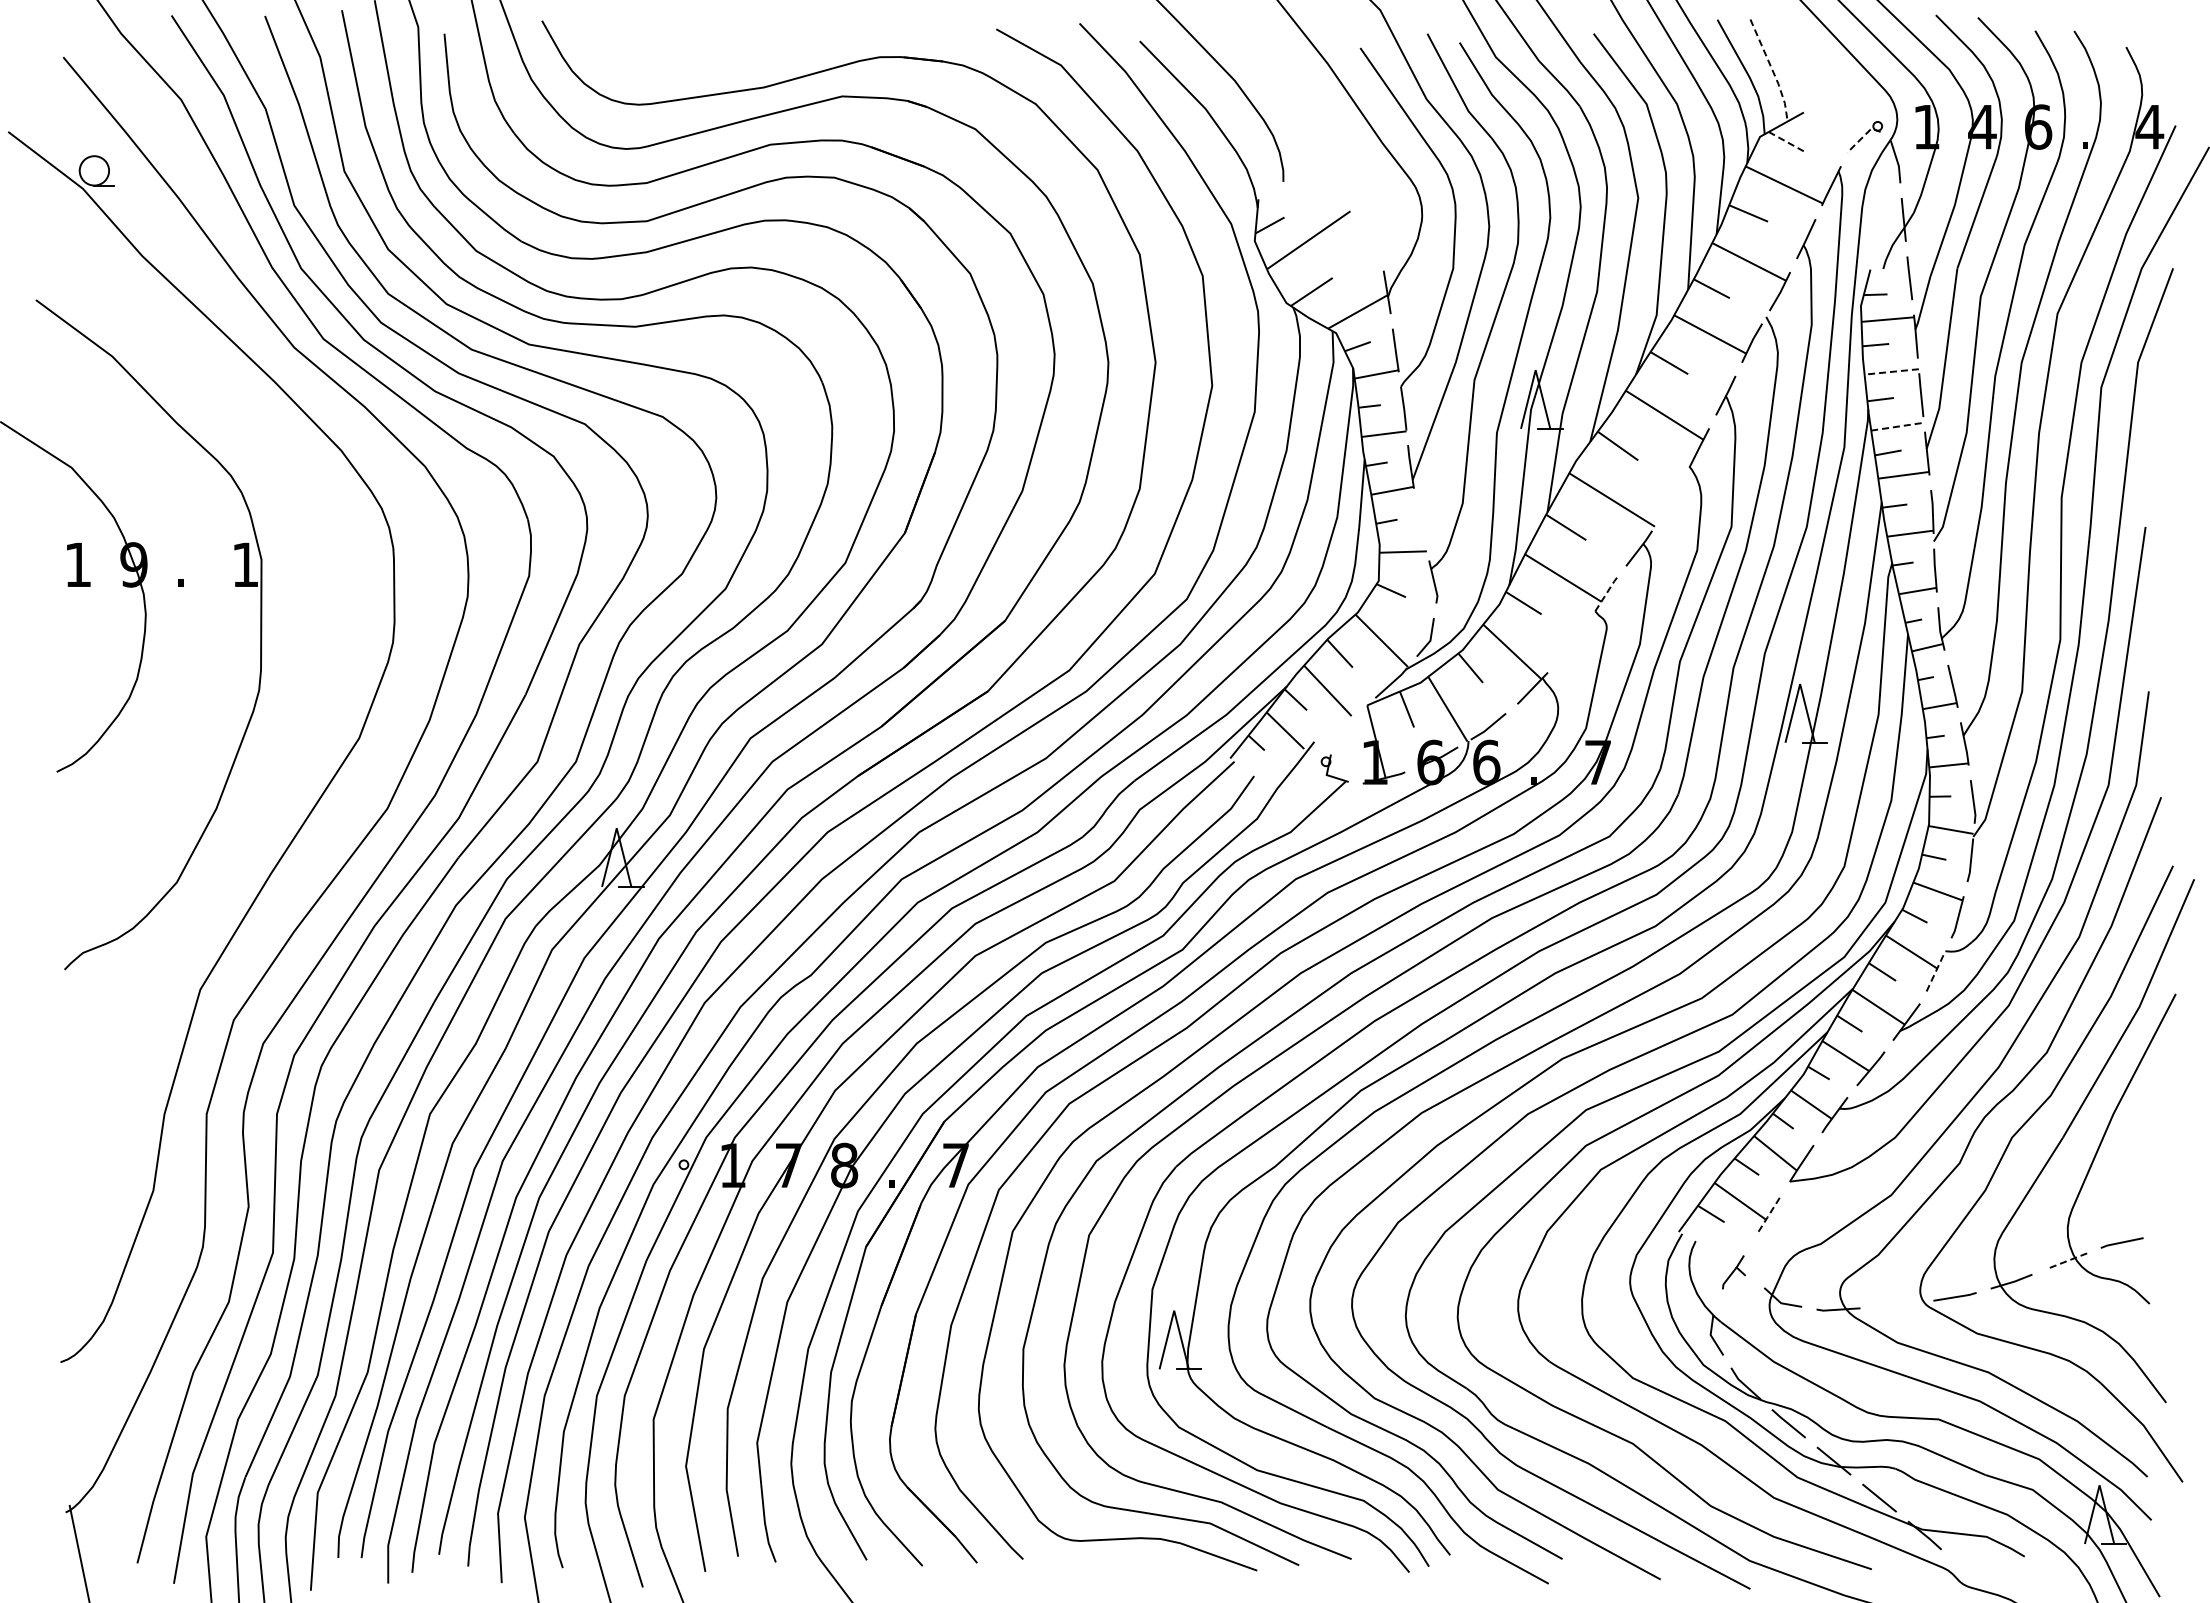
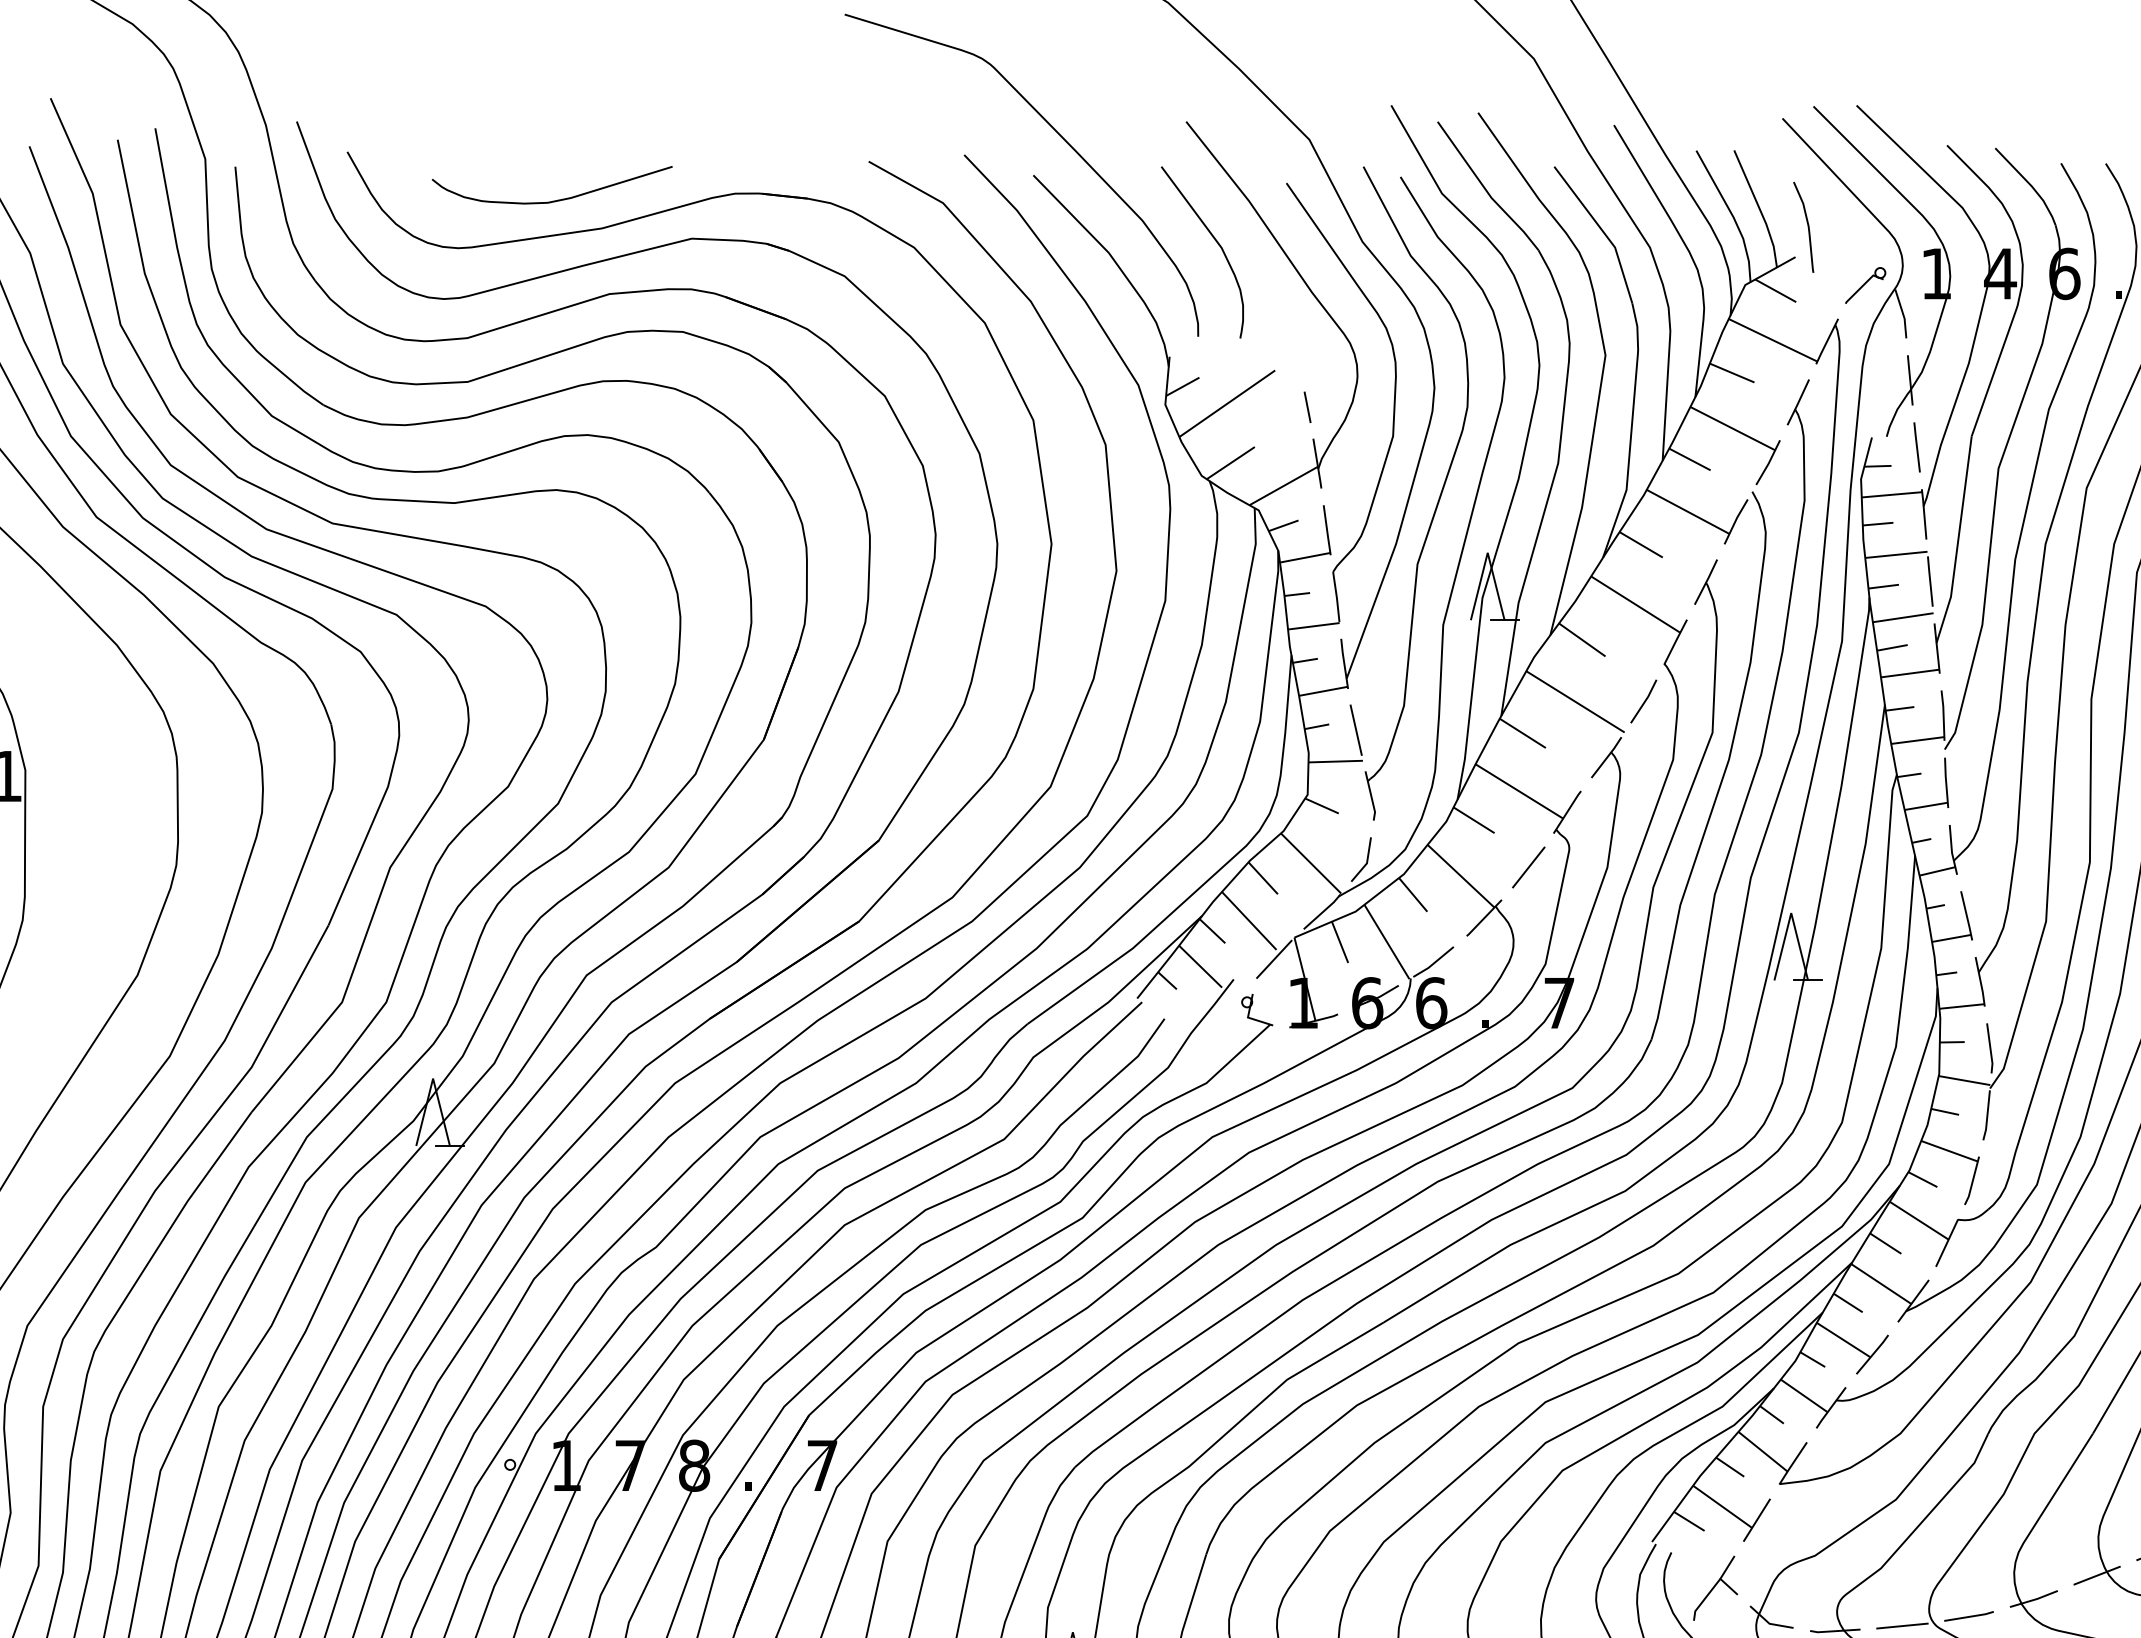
curve: (723, 62) -> (555, 199), added
line: (1772, 71) -> (1759, 210), dashed -> solid
curve: (1814, 86) -> (1807, 227), added
curve: (1299, 100) -> (1216, 243), added
line: (1862, 137) -> (1862, 285), dashed -> solid
line: (1787, 142) -> (1776, 291), dashed -> solid
line: (1378, 243) -> (1307, 407), added
line: (1891, 371) -> (1896, 554), dashed -> solid
line: (1897, 426) -> (1903, 617), dashed -> solid
line: (1671, 499) -> (1643, 701), added
line: (1420, 524) -> (1355, 729), added
line: (1605, 595) -> (1567, 811), dashed -> solid
line: (1571, 644) -> (1528, 867), added
line: (1349, 724) -> (1274, 959), added
line: (1935, 971) -> (1946, 1243), dashed -> solid
line: (1770, 1213) -> (1757, 1520), dashed -> solid
line: (2066, 1261) -> (2096, 1575), dashed -> solid
part: (1733, 1272) -> (1714, 1588), size x1.67
line: (1896, 1305) -> (1901, 1626), added

